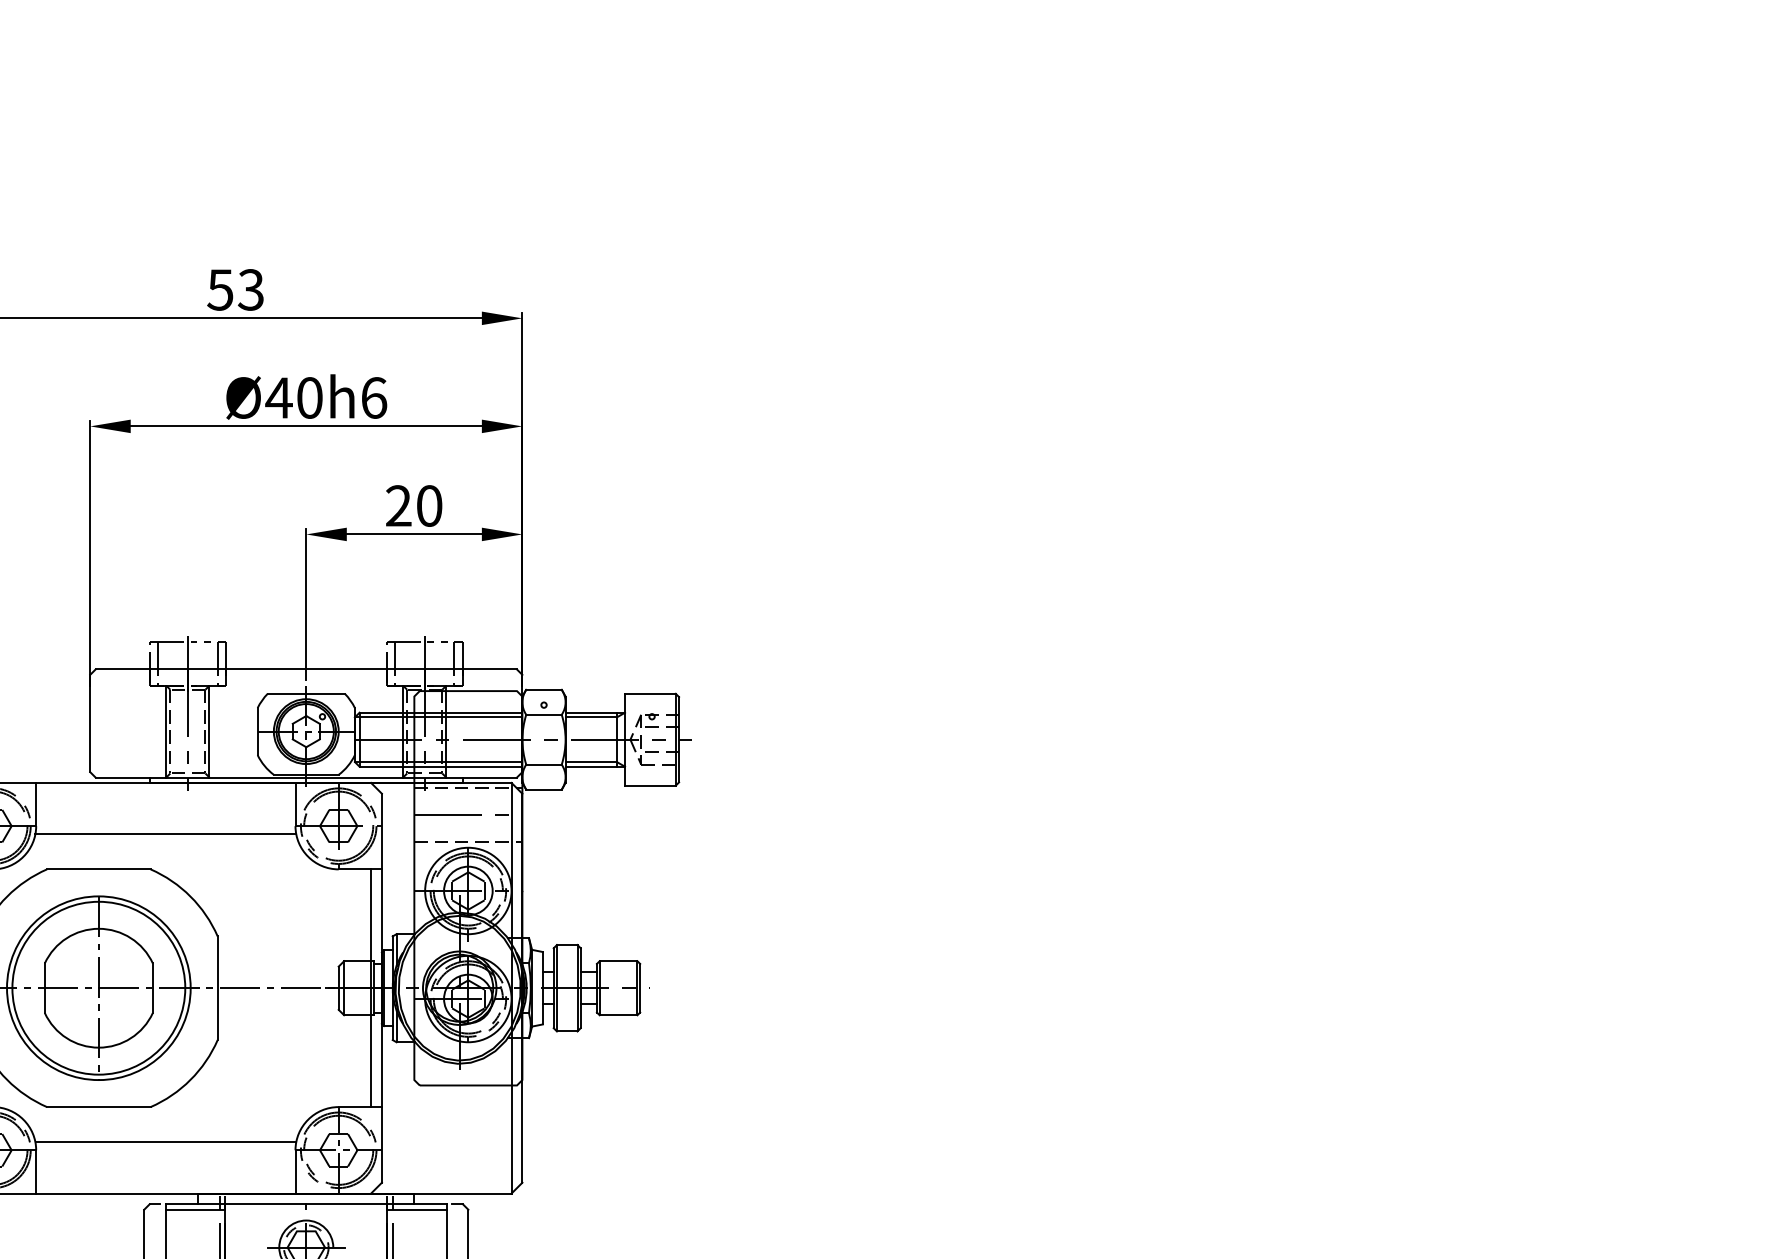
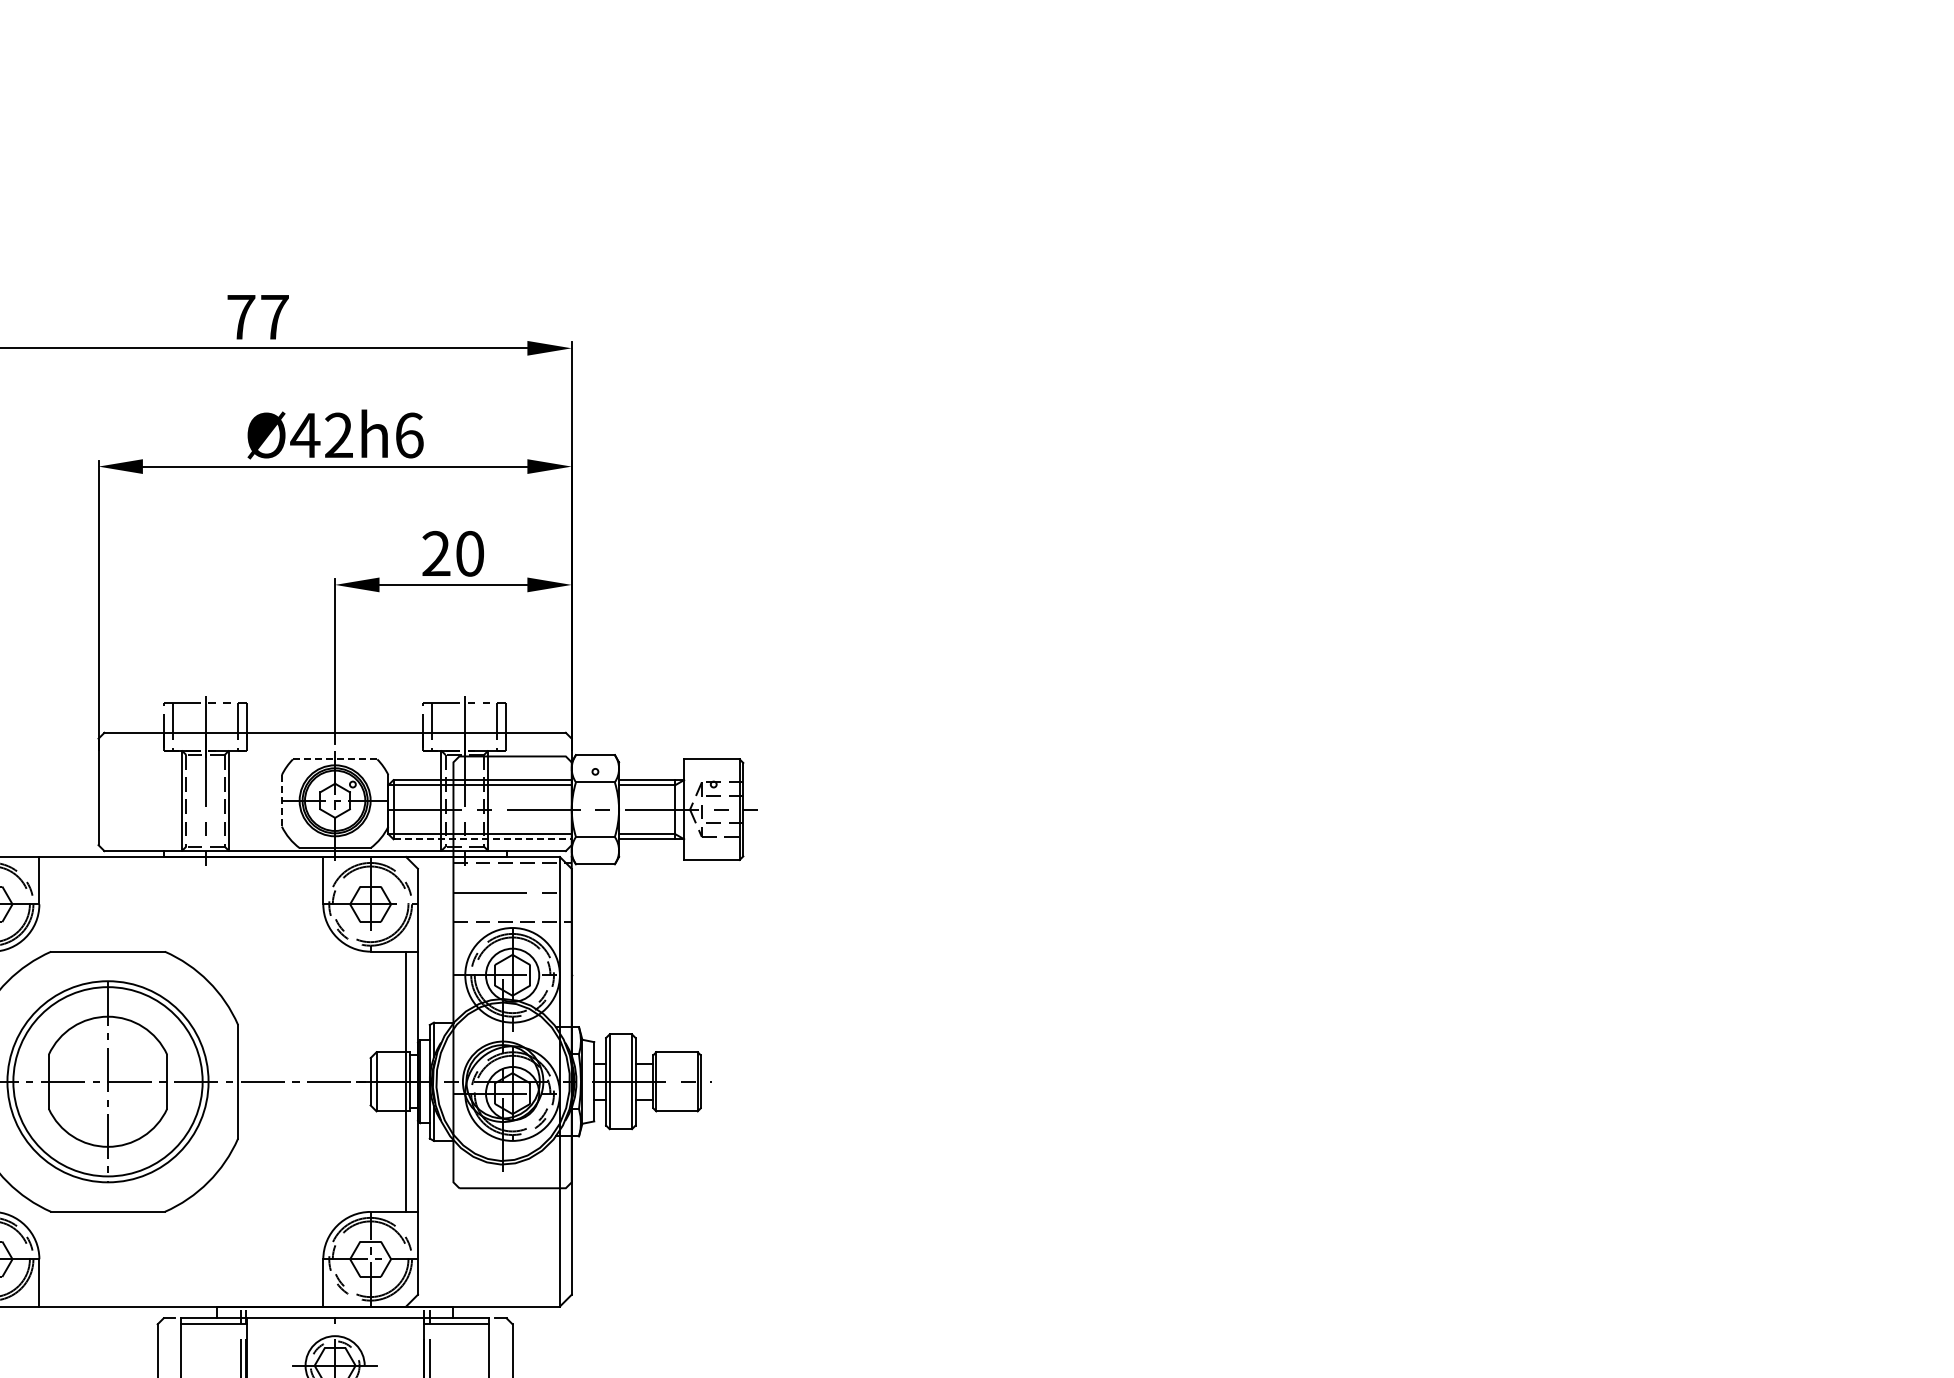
text: (235, 290) -> (257, 317), 53 -> 77
text: (309, 397) -> (338, 435), Ø40h6 -> Ø42h6
line: (306, 693) -> (335, 759), solid -> dashed
line: (257, 731) -> (281, 800), solid -> dashed
line: (441, 766) -> (483, 839), solid -> dashed
line: (165, 834) -> (181, 913), removed
line: (165, 1142) -> (181, 1250), removed

